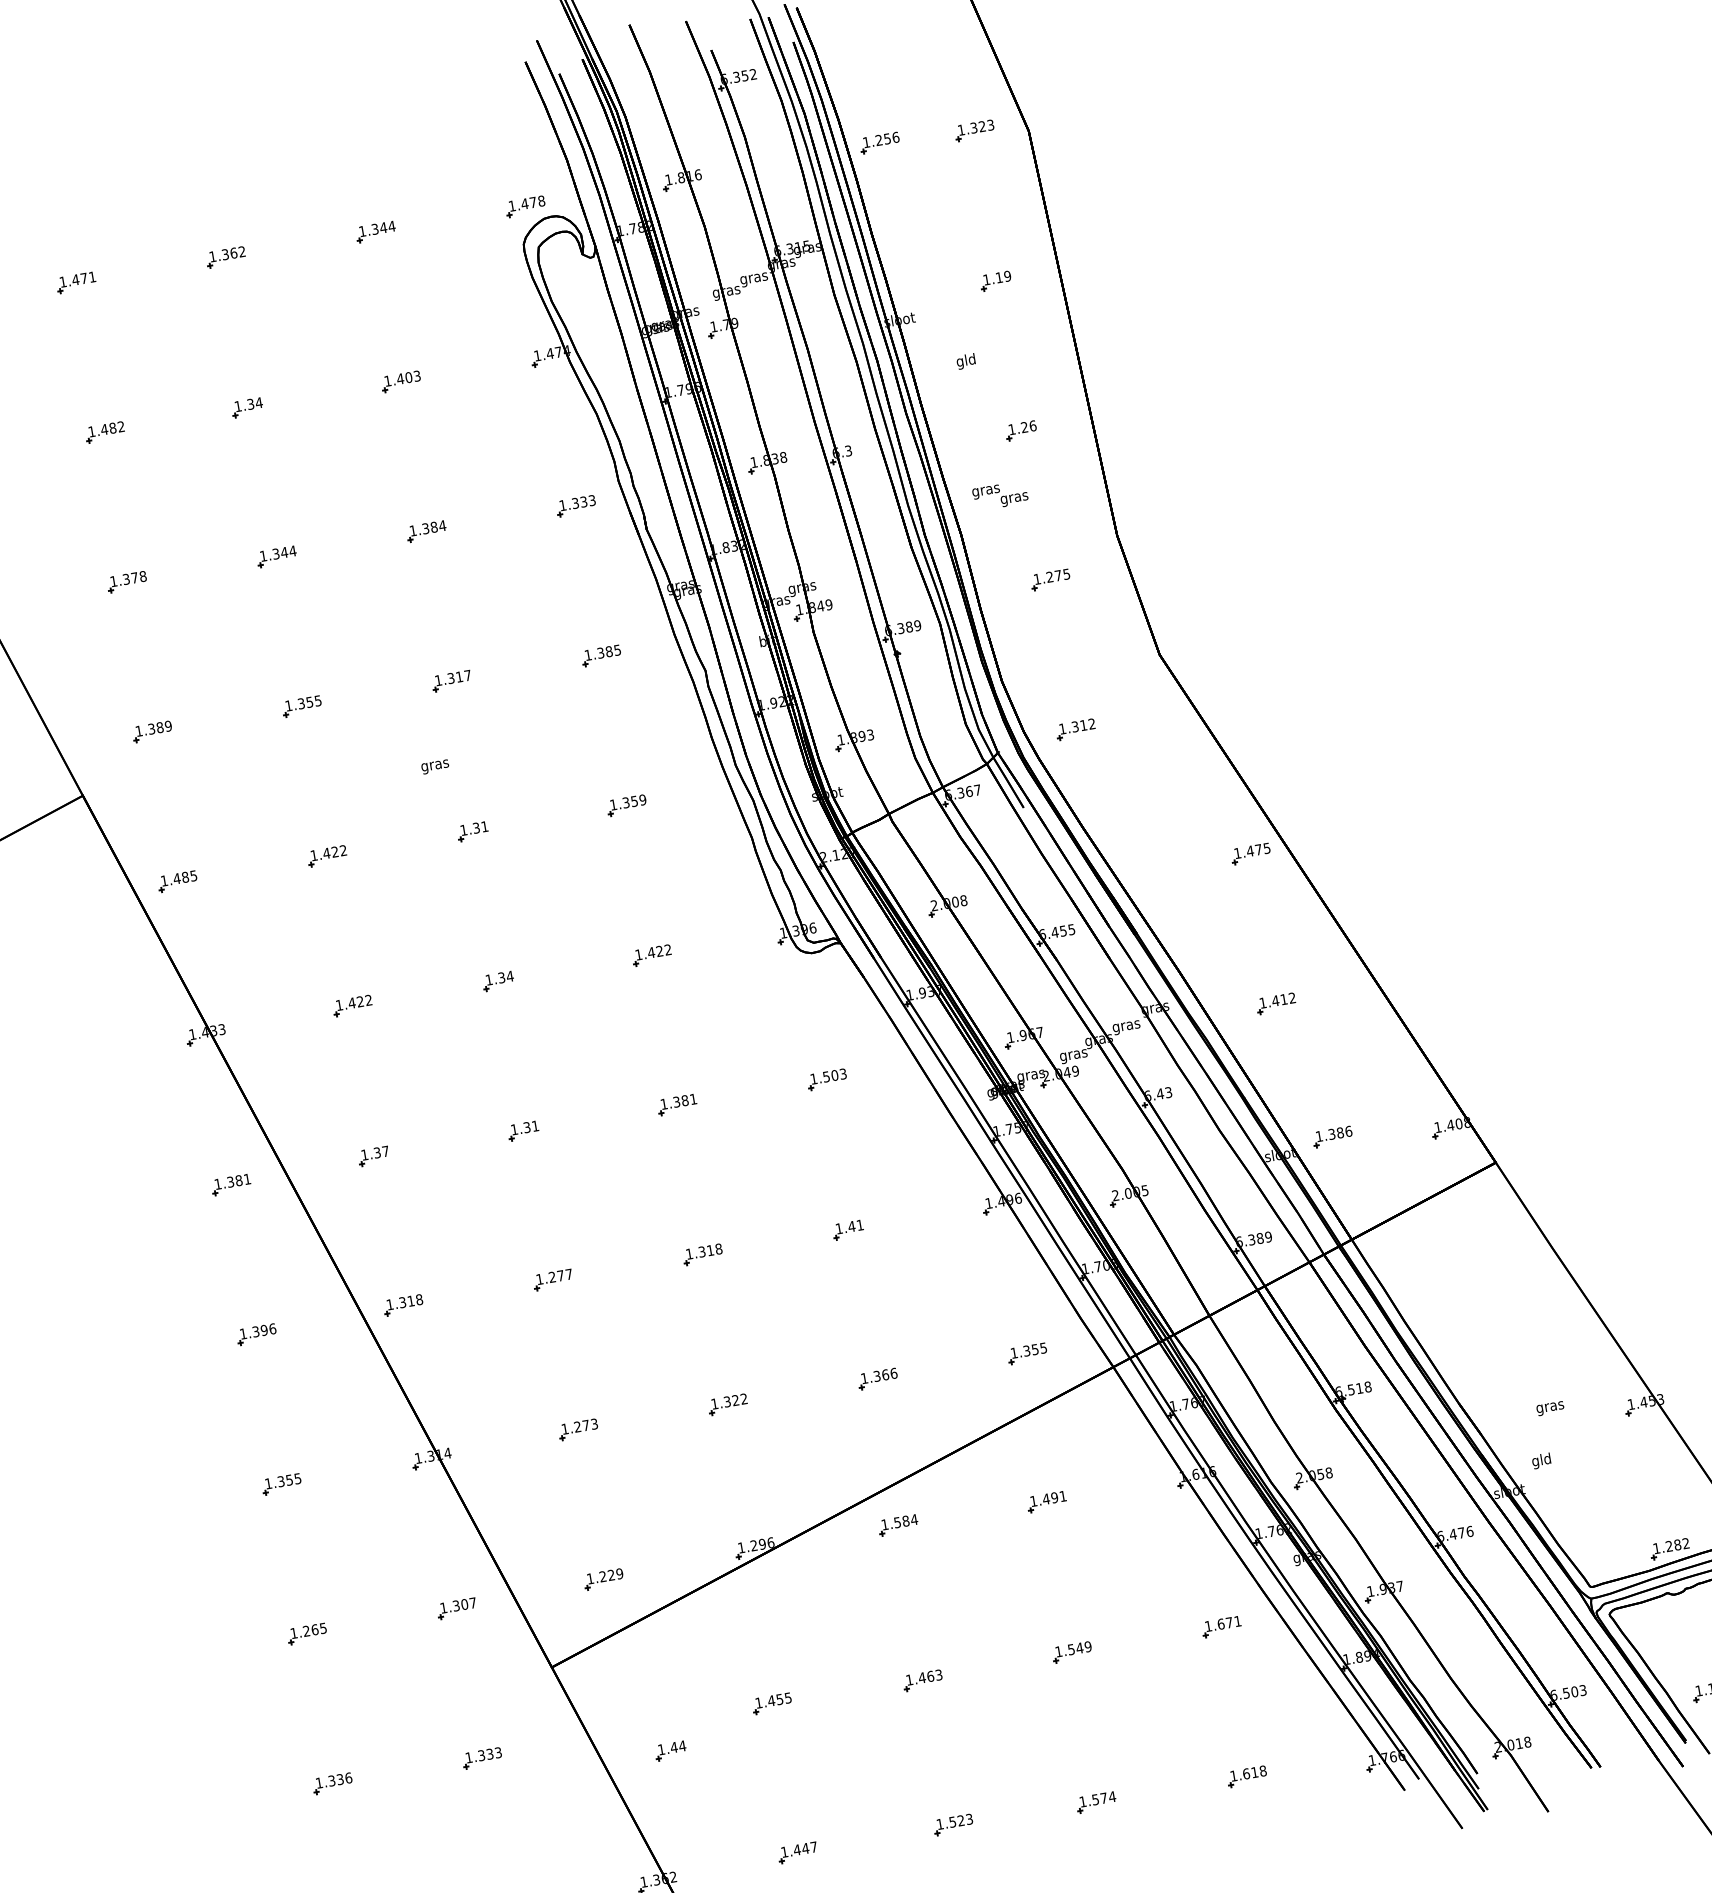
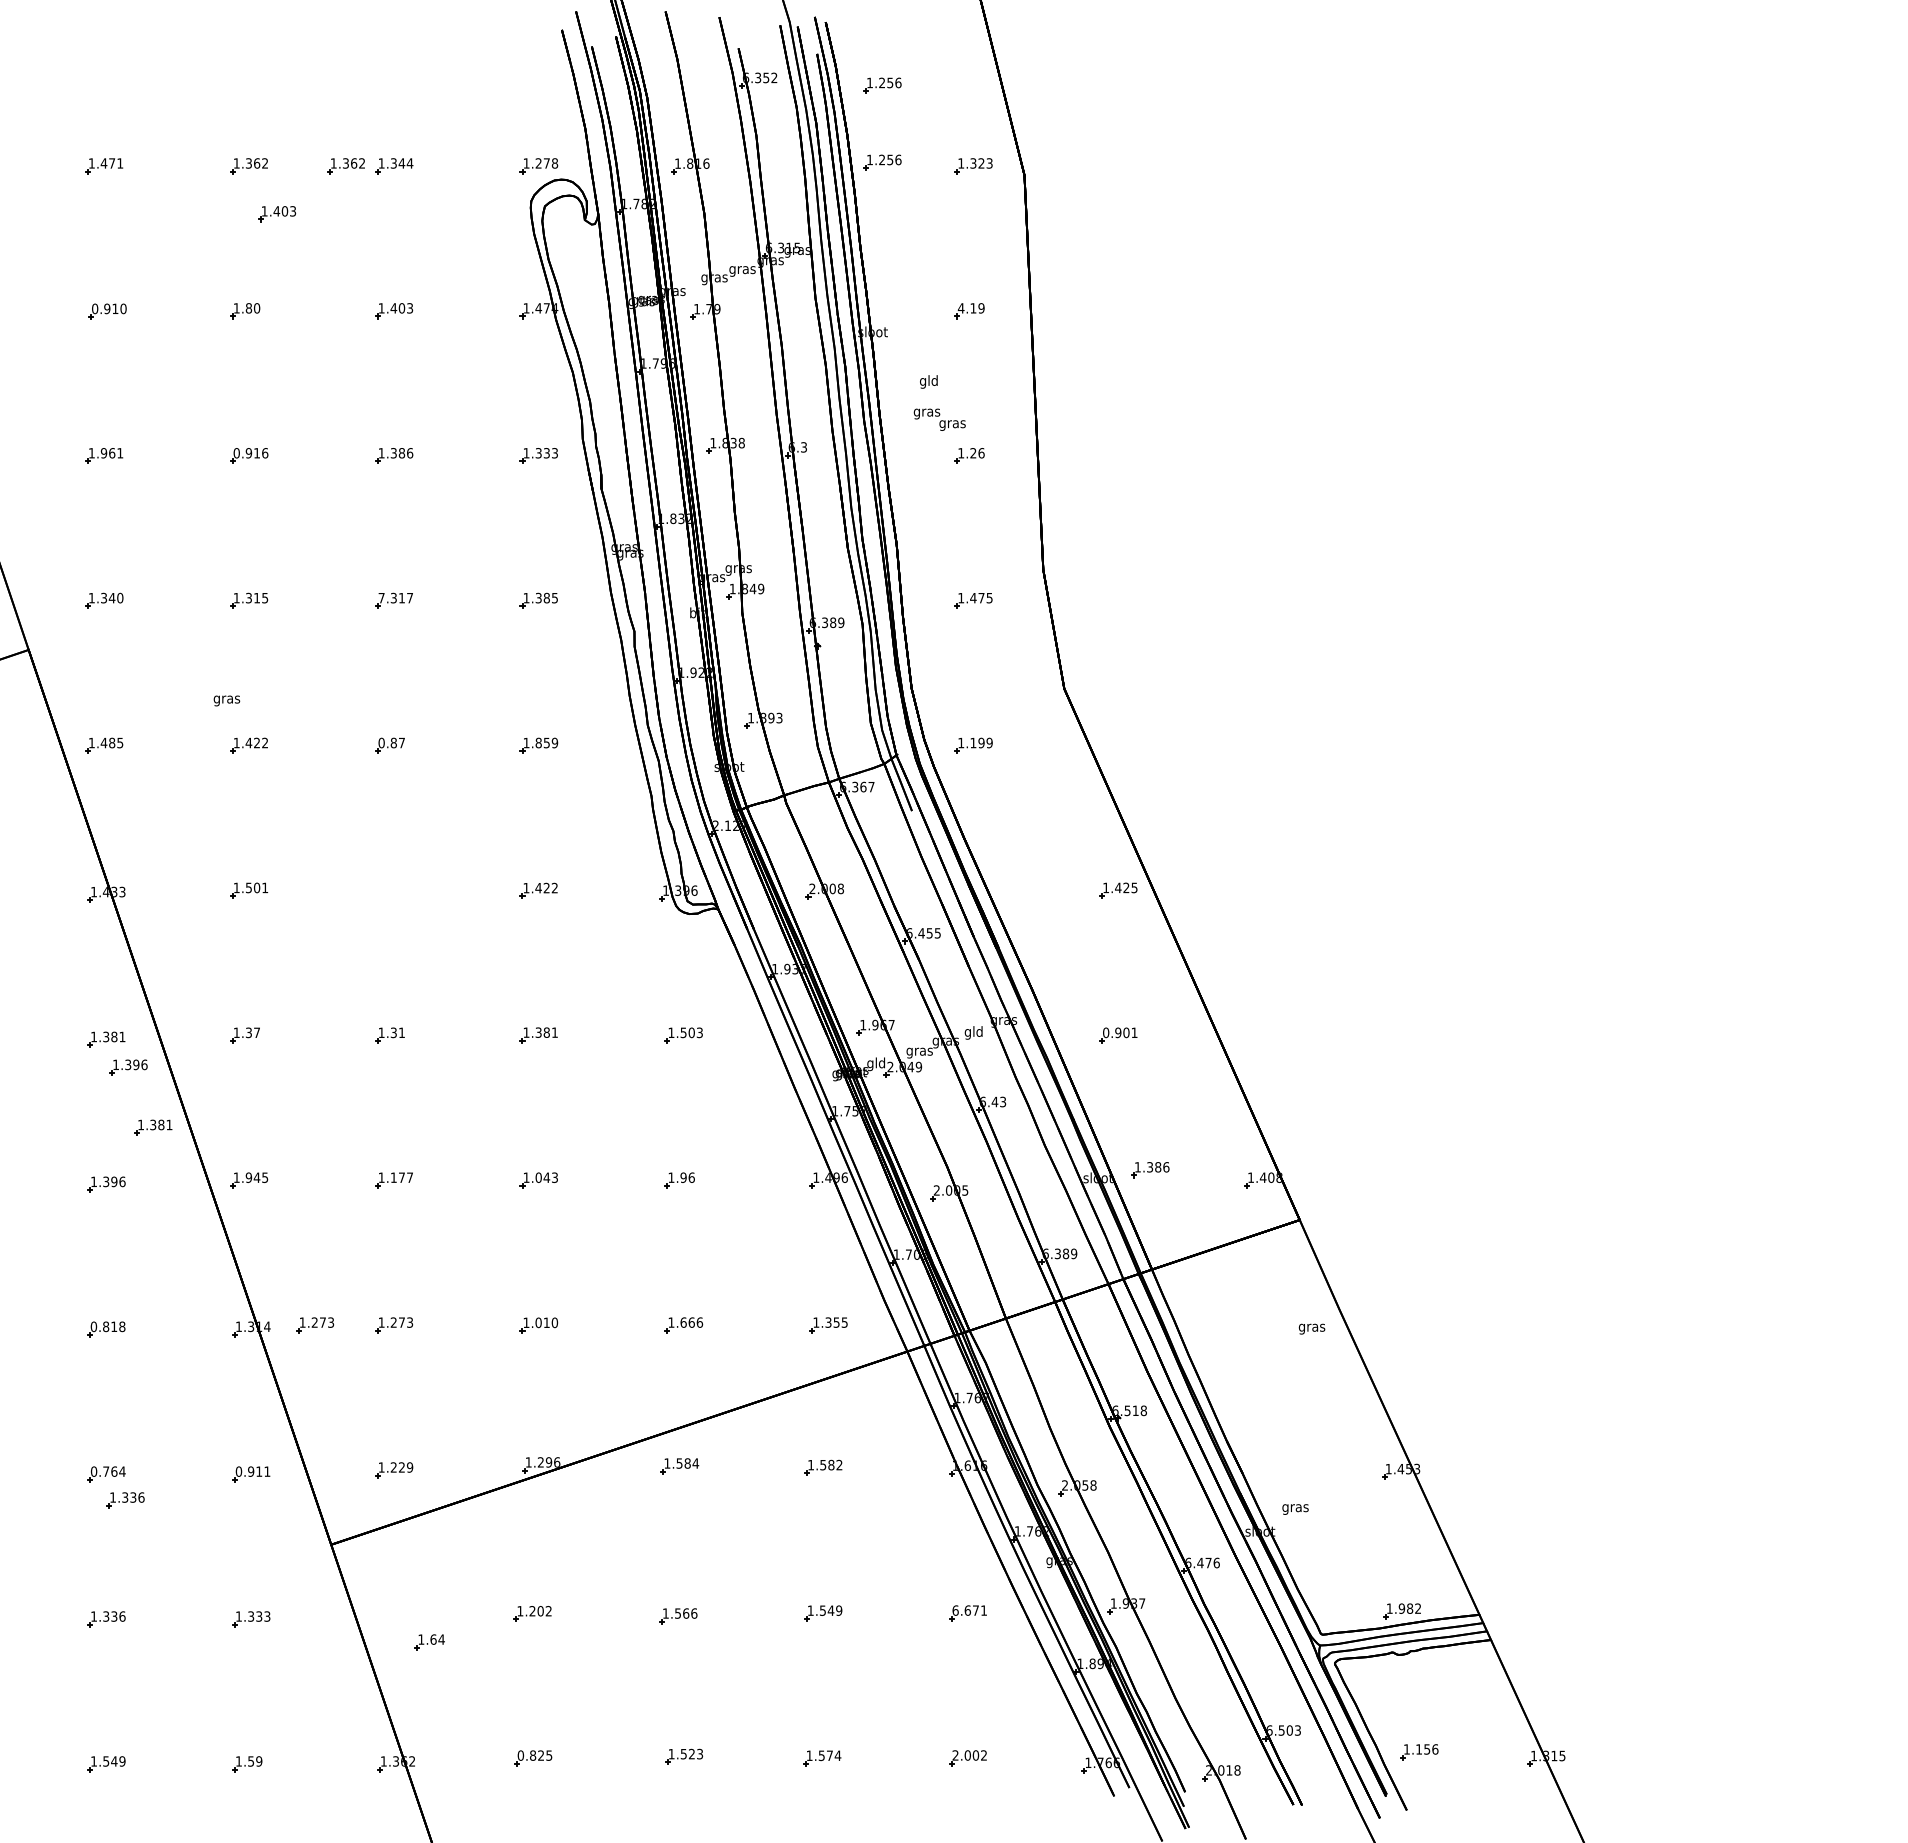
part: (866, 63) -> (882, 85), added
text: (524, 204) -> (538, 163), 1.478 -> 1.278
part: (325, 240) -> (345, 166), added
text: (985, 280) -> (960, 308), 1.19 -> 4.19
part: (263, 302) -> (277, 214), added
text: (254, 403) -> (252, 308), 1.34 -> 1.80
text: (106, 428) -> (109, 308), 1.482 -> 0.910
text: (1000, 495) -> (939, 419), moved
text: (442, 526) -> (409, 453), 1.384 -> 1.386
text: (277, 554) -> (250, 453), 1.344 -> 0.916
text: (1049, 576) -> (973, 597), 1.275 -> 1.475
text: (134, 578) -> (111, 453), 1.378 -> 1.961
text: (438, 680) -> (381, 598), 1.317 -> 7.317
text: (309, 702) -> (256, 598), 1.355 -> 1.315
text: (1083, 724) -> (981, 742), 1.312 -> 1.199
text: (163, 726) -> (115, 597), 1.389 -> 1.340
text: (434, 766) -> (226, 700), moved
text: (625, 802) -> (538, 742), 1.359 -> 1.859
text: (473, 827) -> (391, 742), 1.31 -> 0.87
text: (1258, 849) -> (1126, 887), 1.475 -> 1.425
part: (498, 981) -> (390, 890), removed
text: (1277, 1000) -> (1120, 1032), 1.412 -> 0.901
text: (359, 1001) -> (256, 887), 1.422 -> 1.501
text: (1125, 1025) -> (973, 1032), gras -> gld
text: (1031, 1075) -> (876, 1064), gras -> gld
part: (258, 1209) -> (128, 1067), added
text: (855, 1225) -> (687, 1177), 1.41 -> 1.96
text: (710, 1250) -> (546, 1177), 1.318 -> 1.043
part: (295, 1267) -> (153, 1127), added
text: (552, 1277) -> (393, 1177), 1.277 -> 1.177
text: (410, 1301) -> (256, 1177), 1.318 -> 1.945
text: (876, 1376) -> (683, 1322), 1.366 -> 1.666
text: (735, 1400) -> (546, 1322), 1.322 -> 1.010
text: (1549, 1408) -> (1311, 1328), moved
part: (497, 1443) -> (315, 1325), added
text: (1541, 1460) -> (1295, 1507), gld -> gras
text: (282, 1481) -> (107, 1326), 1.355 -> 0.818
text: (1053, 1497) -> (830, 1464), 1.491 -> 1.582
text: (1668, 1546) -> (1401, 1608), 1.282 -> 1.982
text: (457, 1605) -> (252, 1471), 1.307 -> 0.911
text: (1208, 1626) -> (955, 1610), 1.671 -> 6.671
text: (307, 1630) -> (107, 1471), 1.265 -> 0.764
part: (331, 1657) -> (125, 1500), added
text: (929, 1676) -> (685, 1613), 1.463 -> 1.566
text: (779, 1699) -> (540, 1611), 1.455 -> 1.202
text: (674, 1747) -> (433, 1639), 1.44 -> 1.64
text: (1248, 1773) -> (969, 1755), 1.618 -> 2.002
text: (798, 1849) -> (534, 1755), 1.447 -> 0.825

